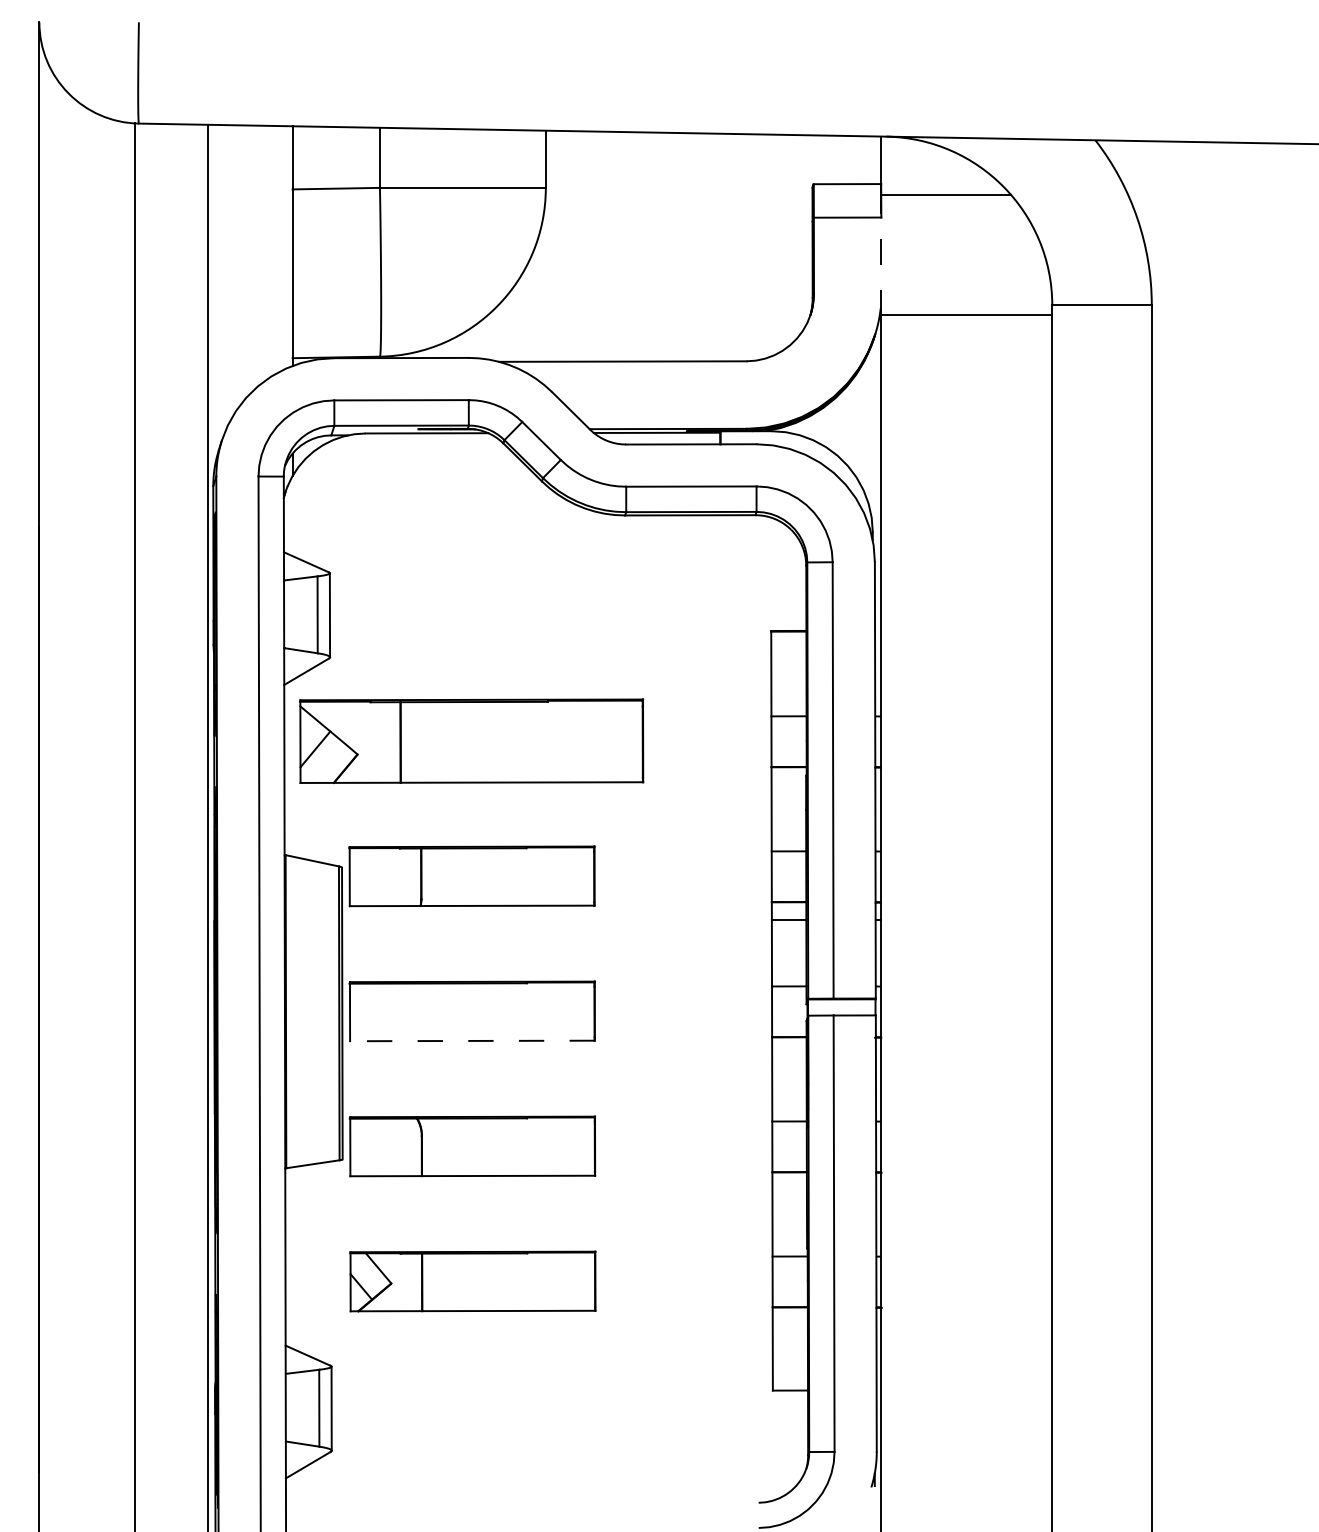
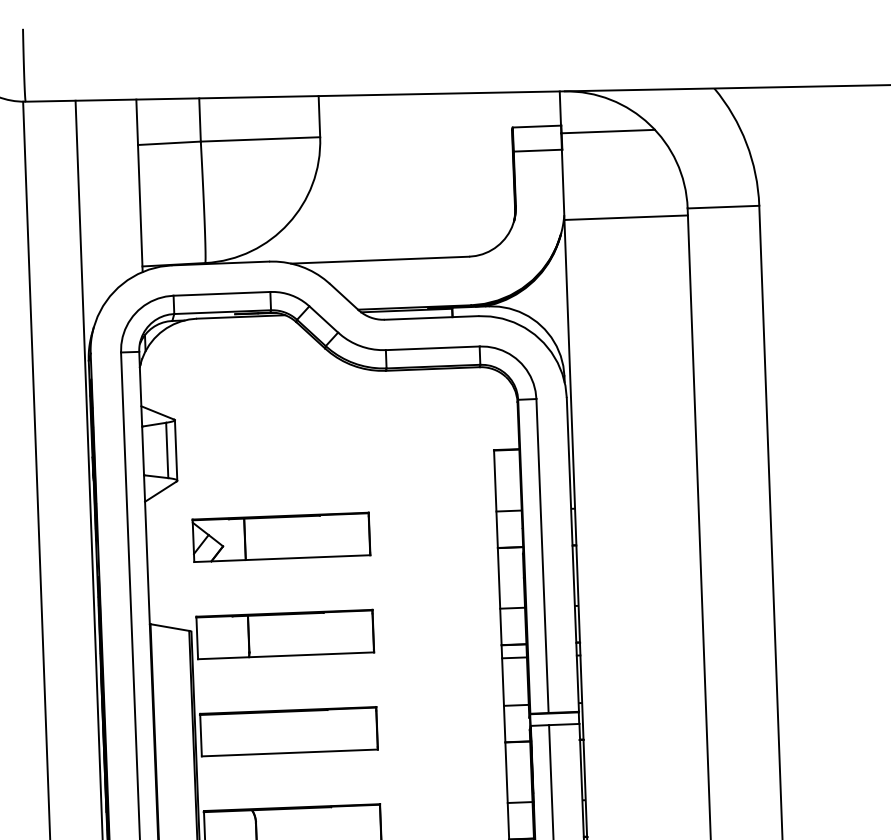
line: (880, 254) -> (562, 176), dashed -> solid
part: (471, 741) -> (281, 537), size x0.71
line: (471, 1040) -> (289, 752), dashed -> solid

